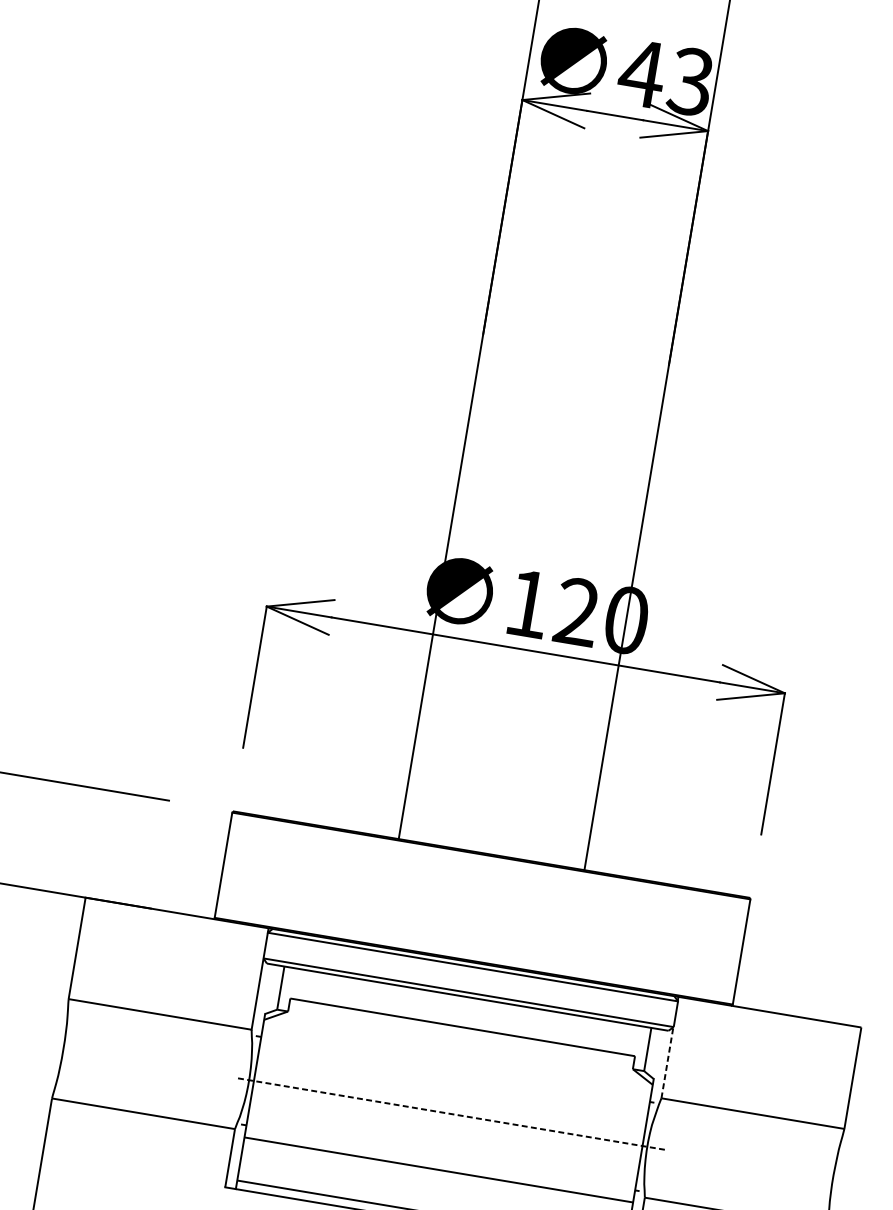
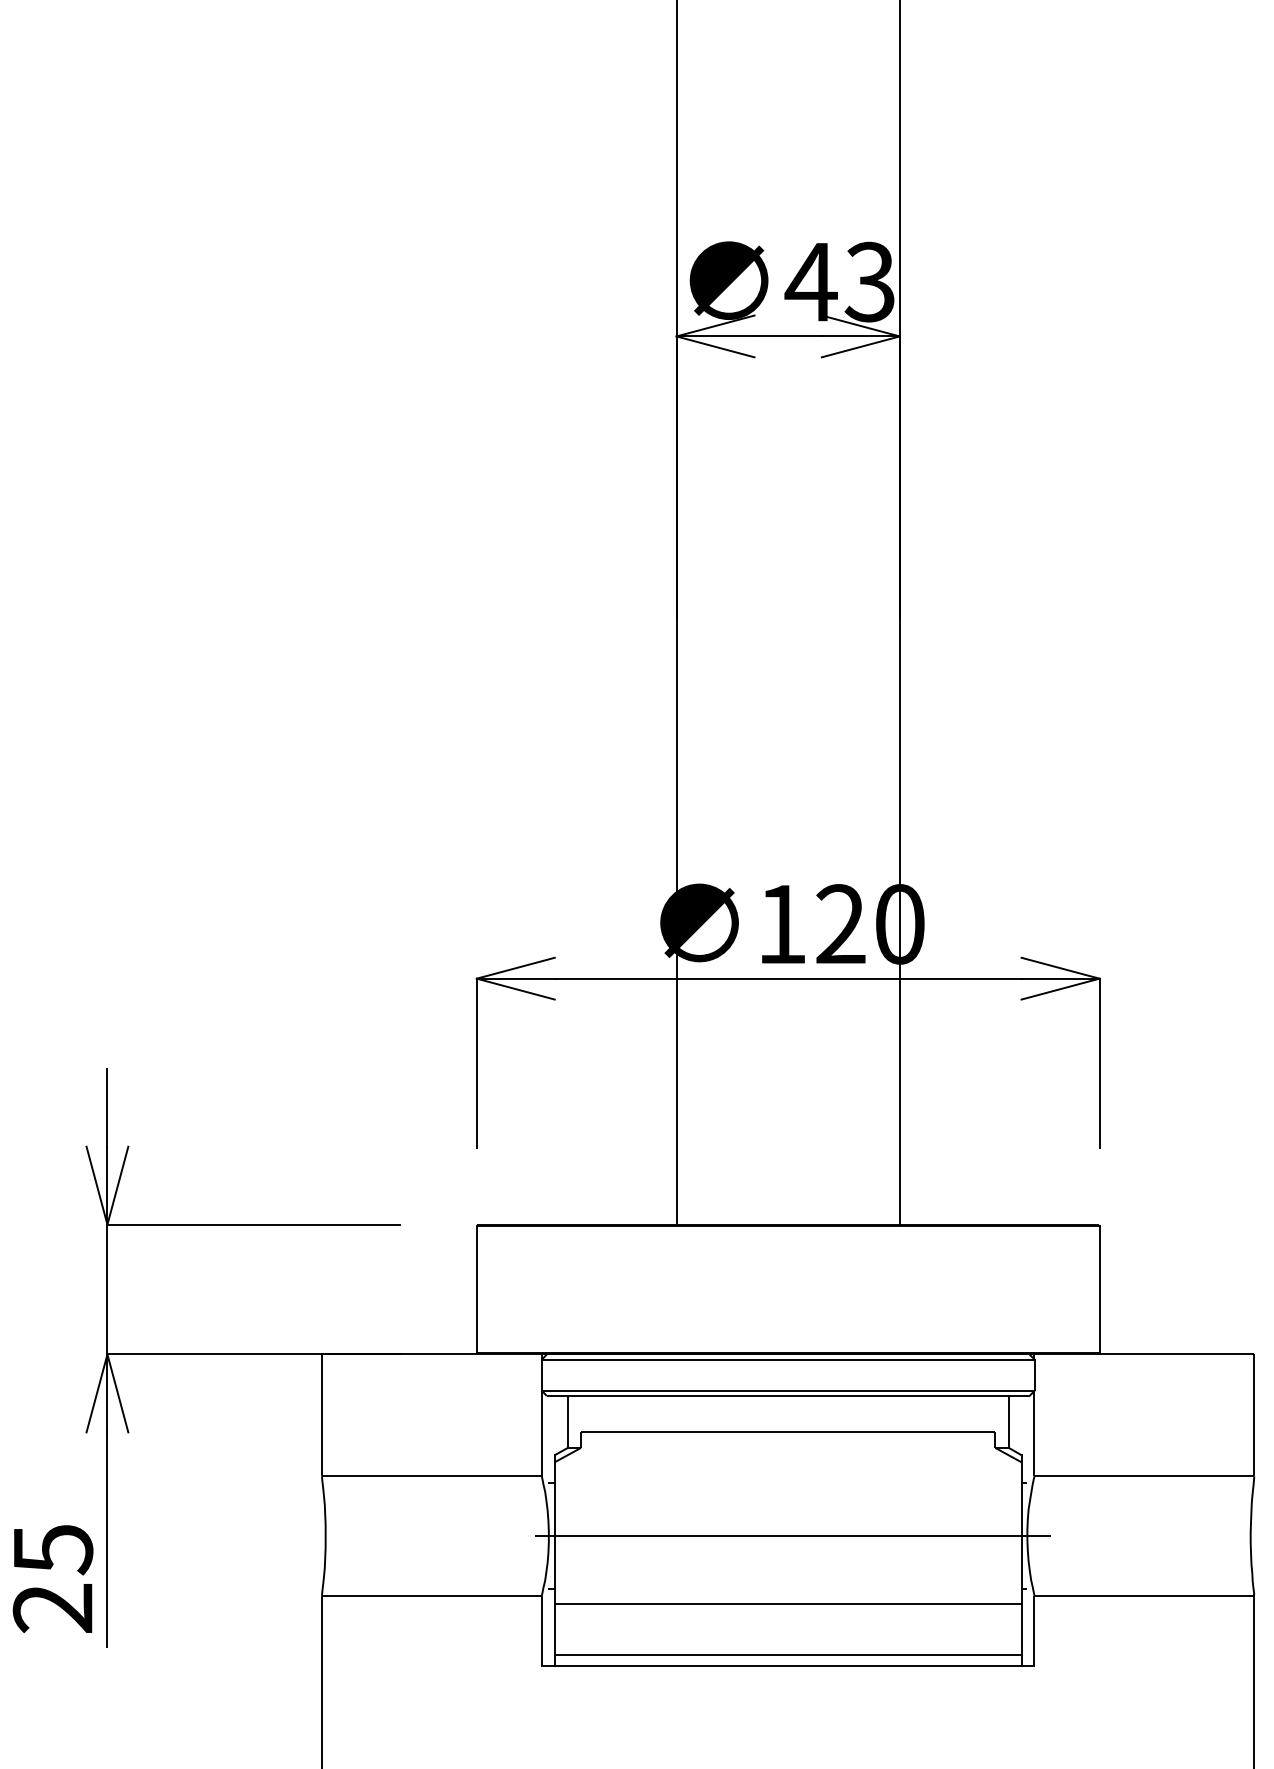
line: (667, 1062) -> (1034, 1433), dashed -> solid
line: (452, 1113) -> (793, 1535), dashed -> solid

